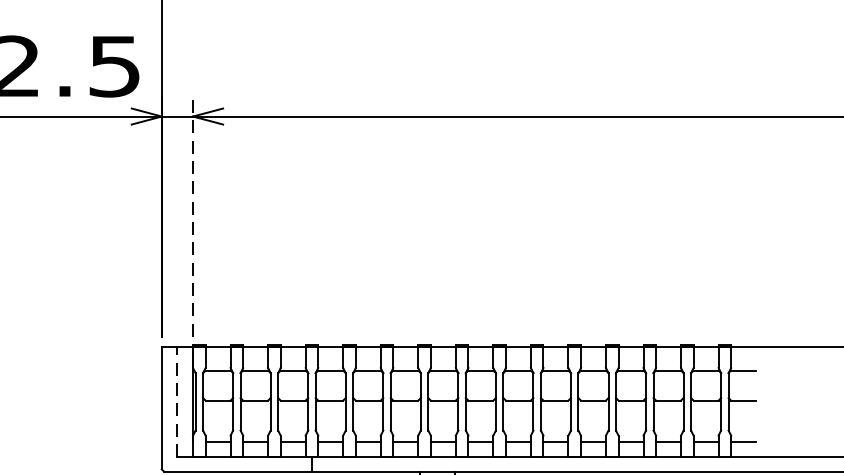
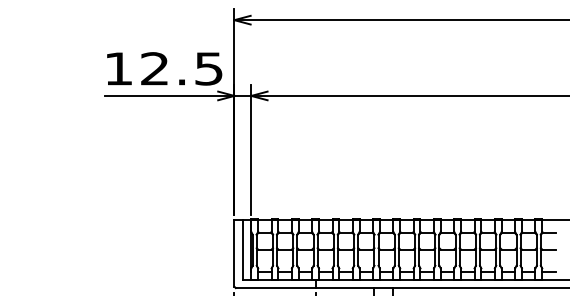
line: (193, 217) -> (251, 150), dashed -> solid
line: (176, 402) -> (242, 250), dashed -> solid

